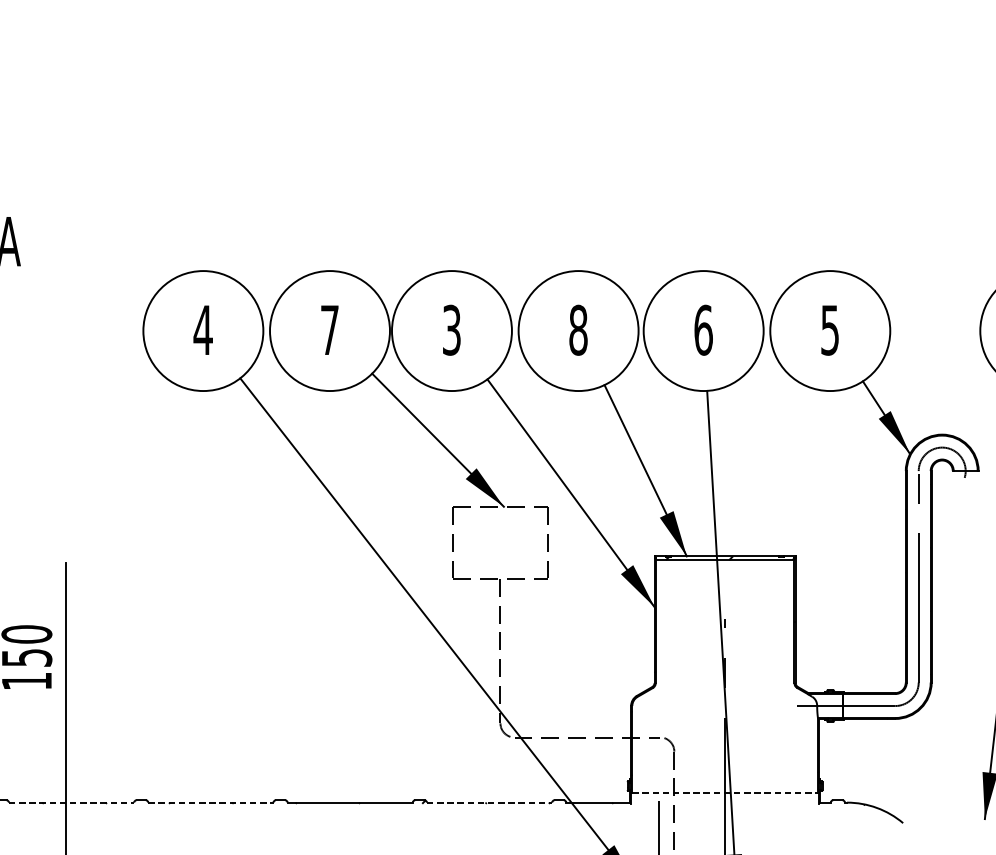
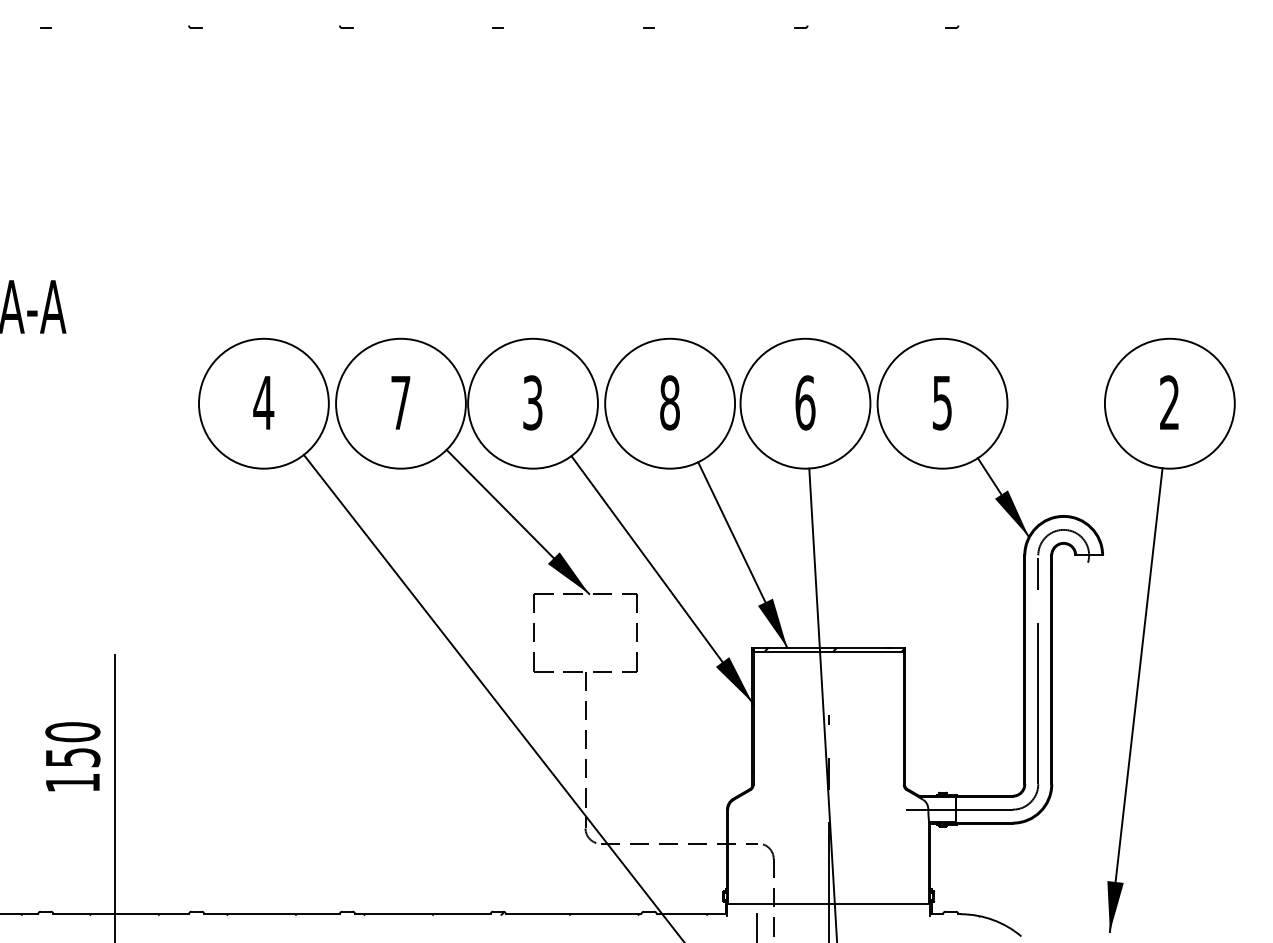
line: (725, 793) -> (829, 904), dashed -> solid
line: (71, 802) -> (121, 914), dashed -> solid
line: (211, 802) -> (272, 914), dashed -> solid
line: (489, 802) -> (573, 914), dashed -> solid

